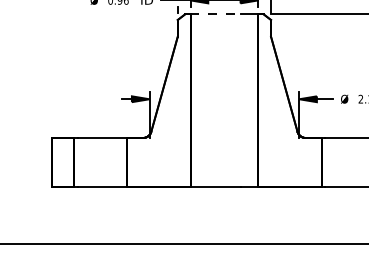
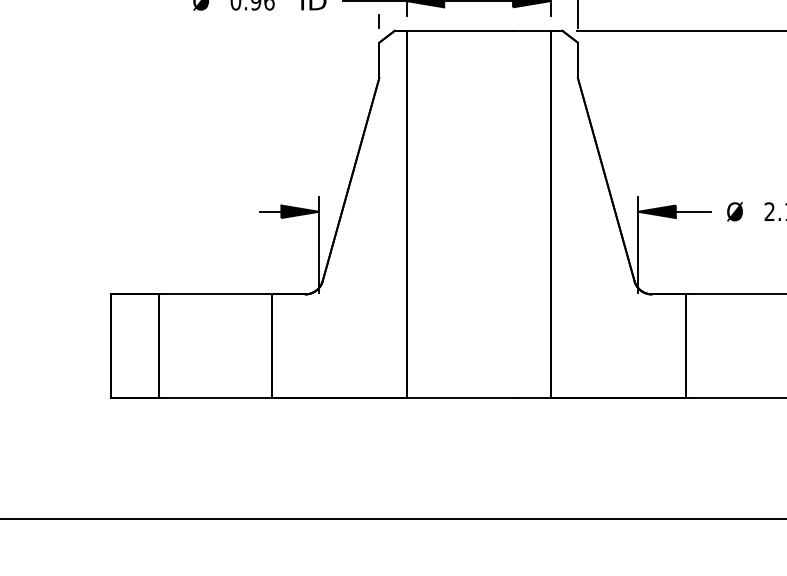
line: (215, 14) -> (459, 31), dashed -> solid

